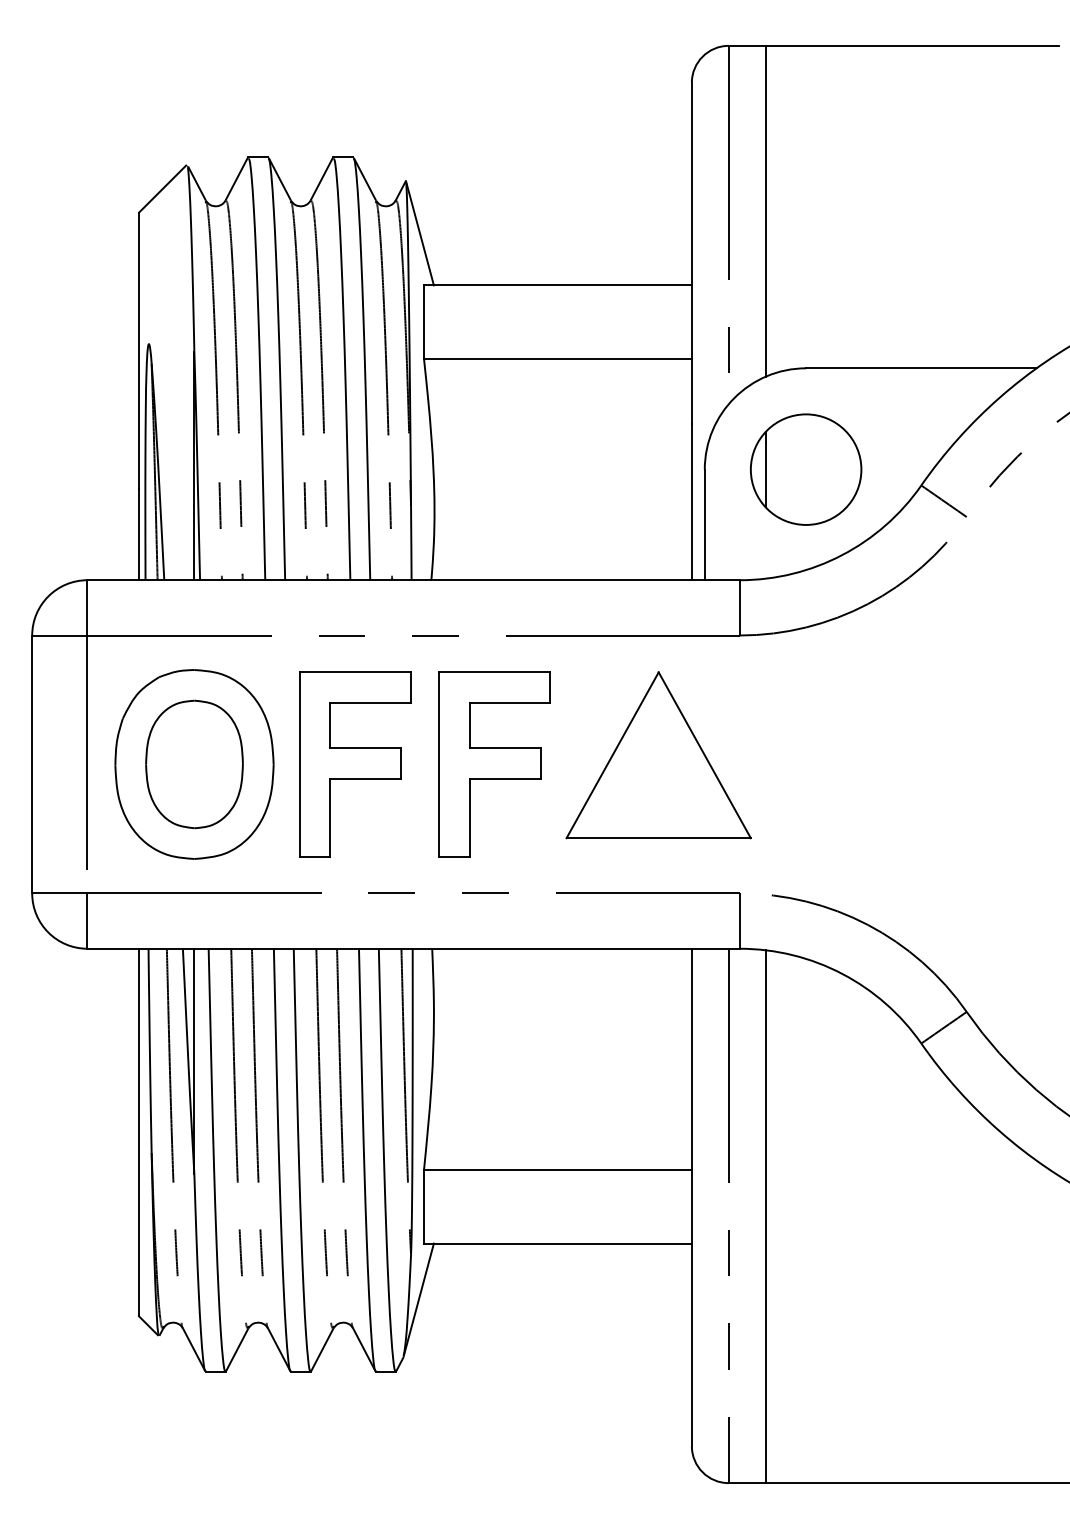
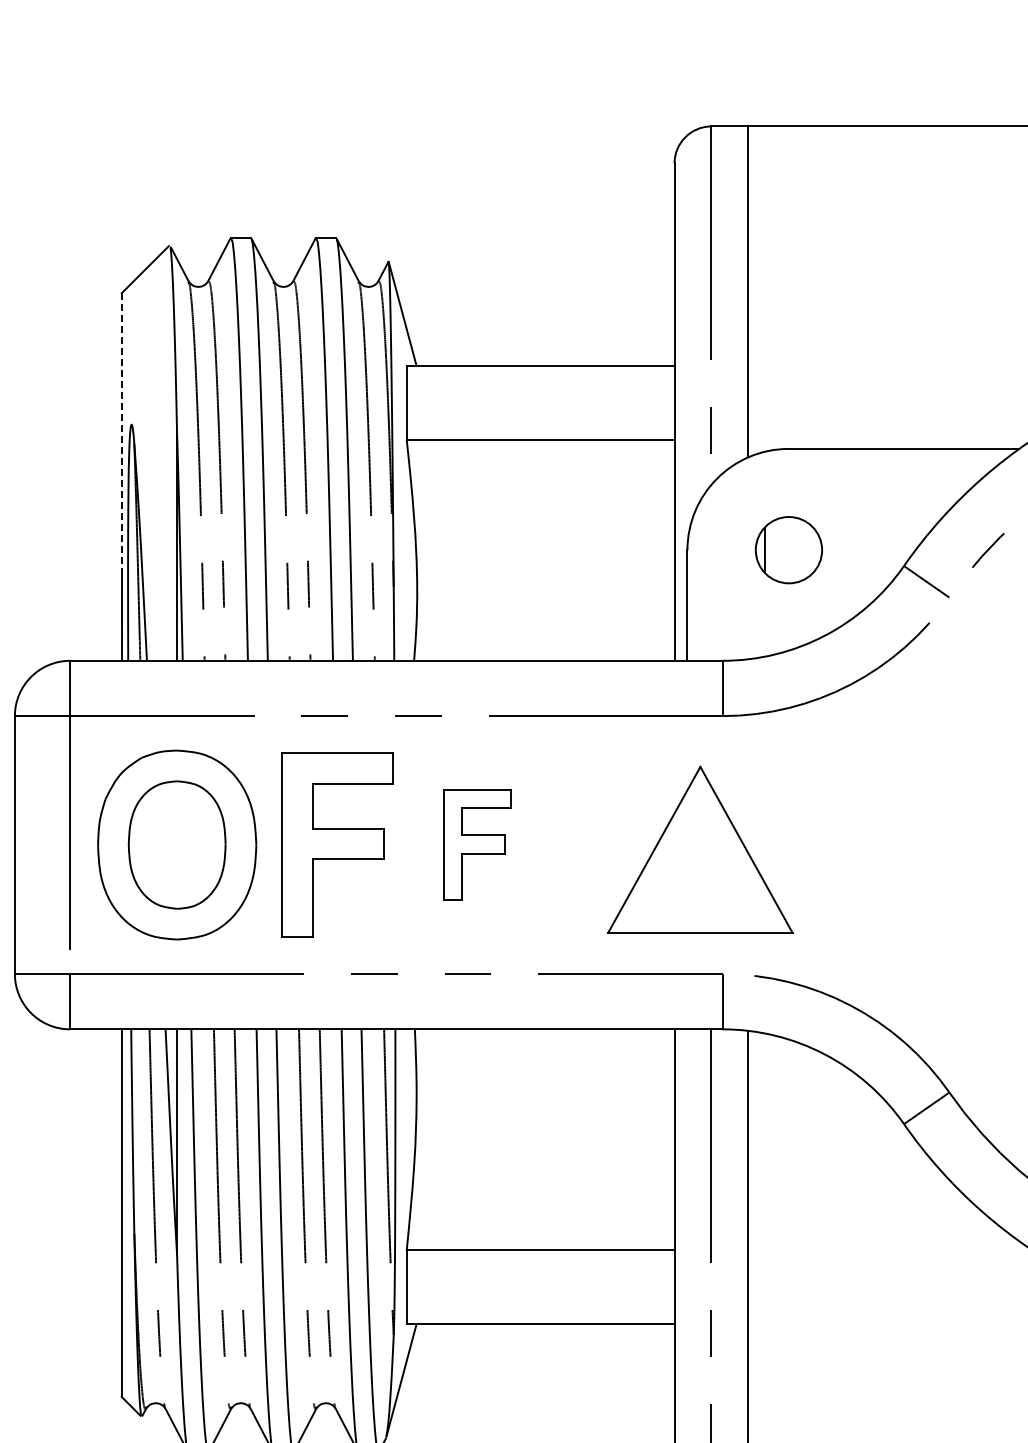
line: (139, 350) -> (122, 431), solid -> dashed
part: (806, 469) -> (789, 550), size x0.6
part: (658, 755) -> (700, 850), moved
part: (494, 764) -> (477, 845), size x0.6

